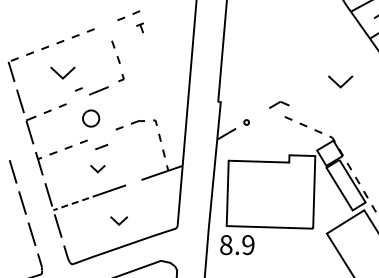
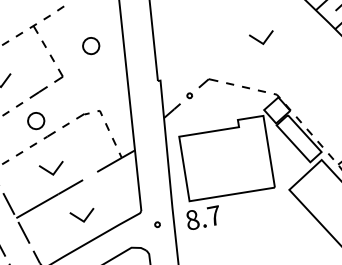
part: (139, 27) -> (33, 28), moved
part: (159, 55) -> (91, 46), added
part: (121, 77) -> (58, 75), size x1.67
part: (340, 81) -> (262, 38), moved
line: (78, 89) -> (19, 104), moved
part: (279, 104) -> (208, 82), moved
line: (101, 146) -> (49, 134), moved
part: (97, 168) -> (51, 168), size x1.67
line: (75, 202) -> (36, 206), dashed -> solid
part: (118, 220) -> (82, 216), size x1.43
part: (190, 242) -> (157, 224), added
text: (248, 245) -> (214, 216), 8.9 -> 8.7

